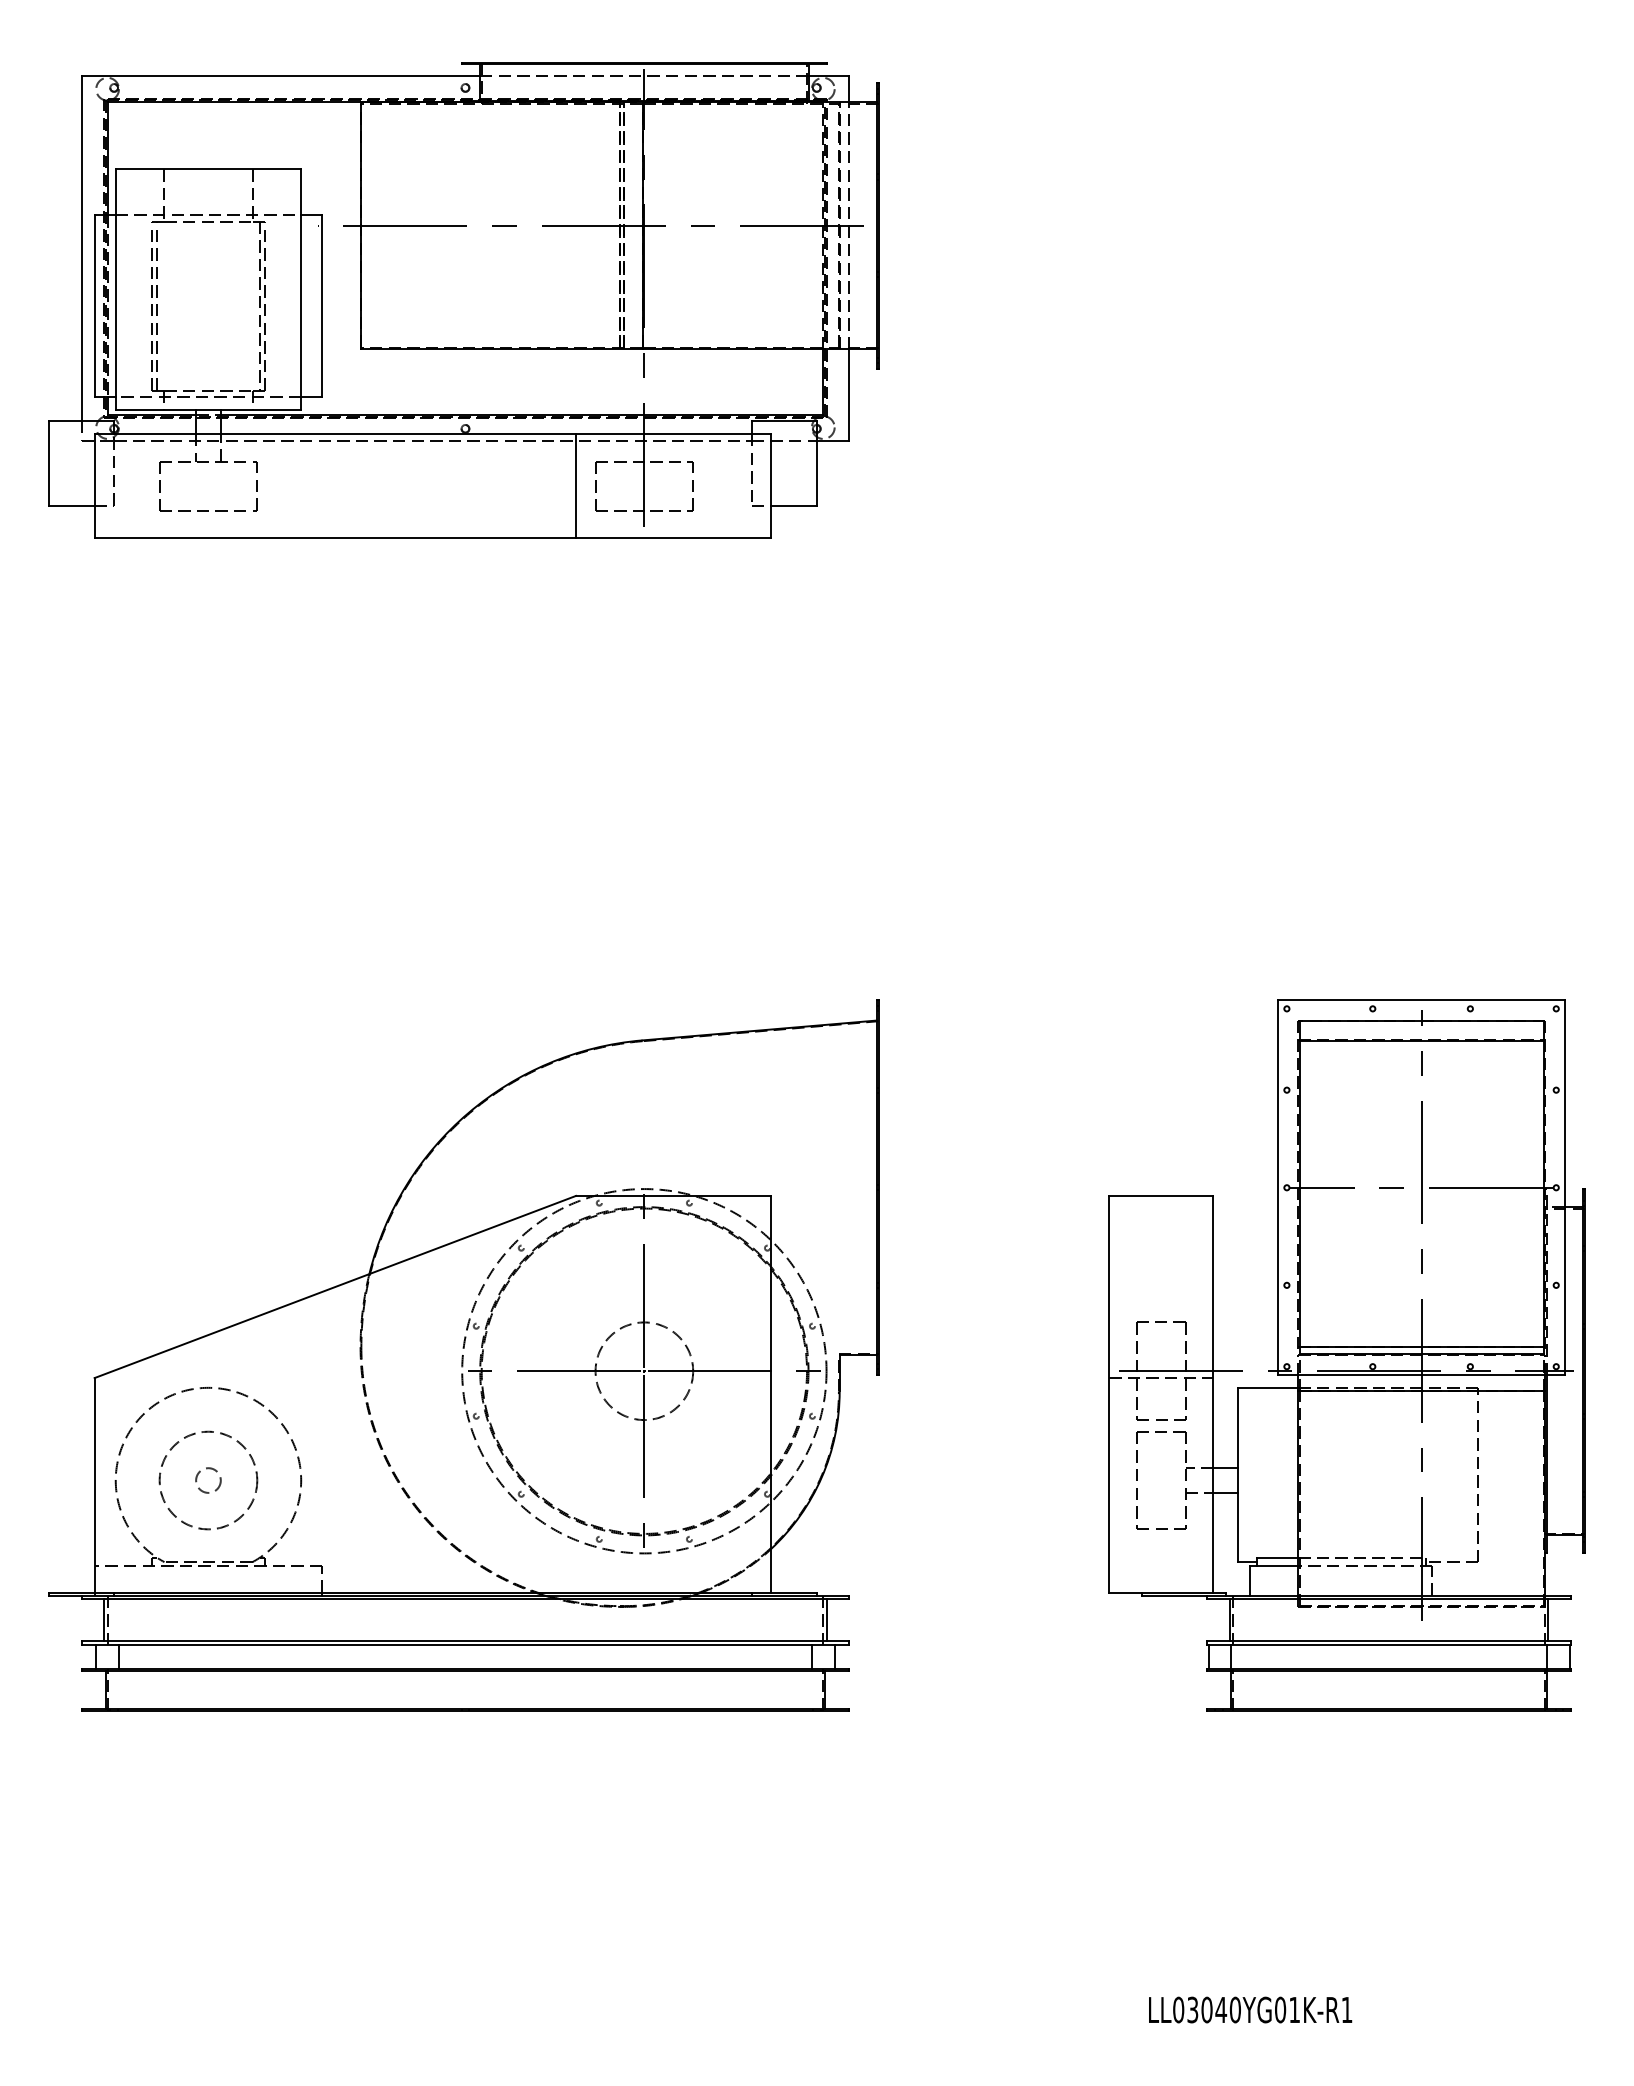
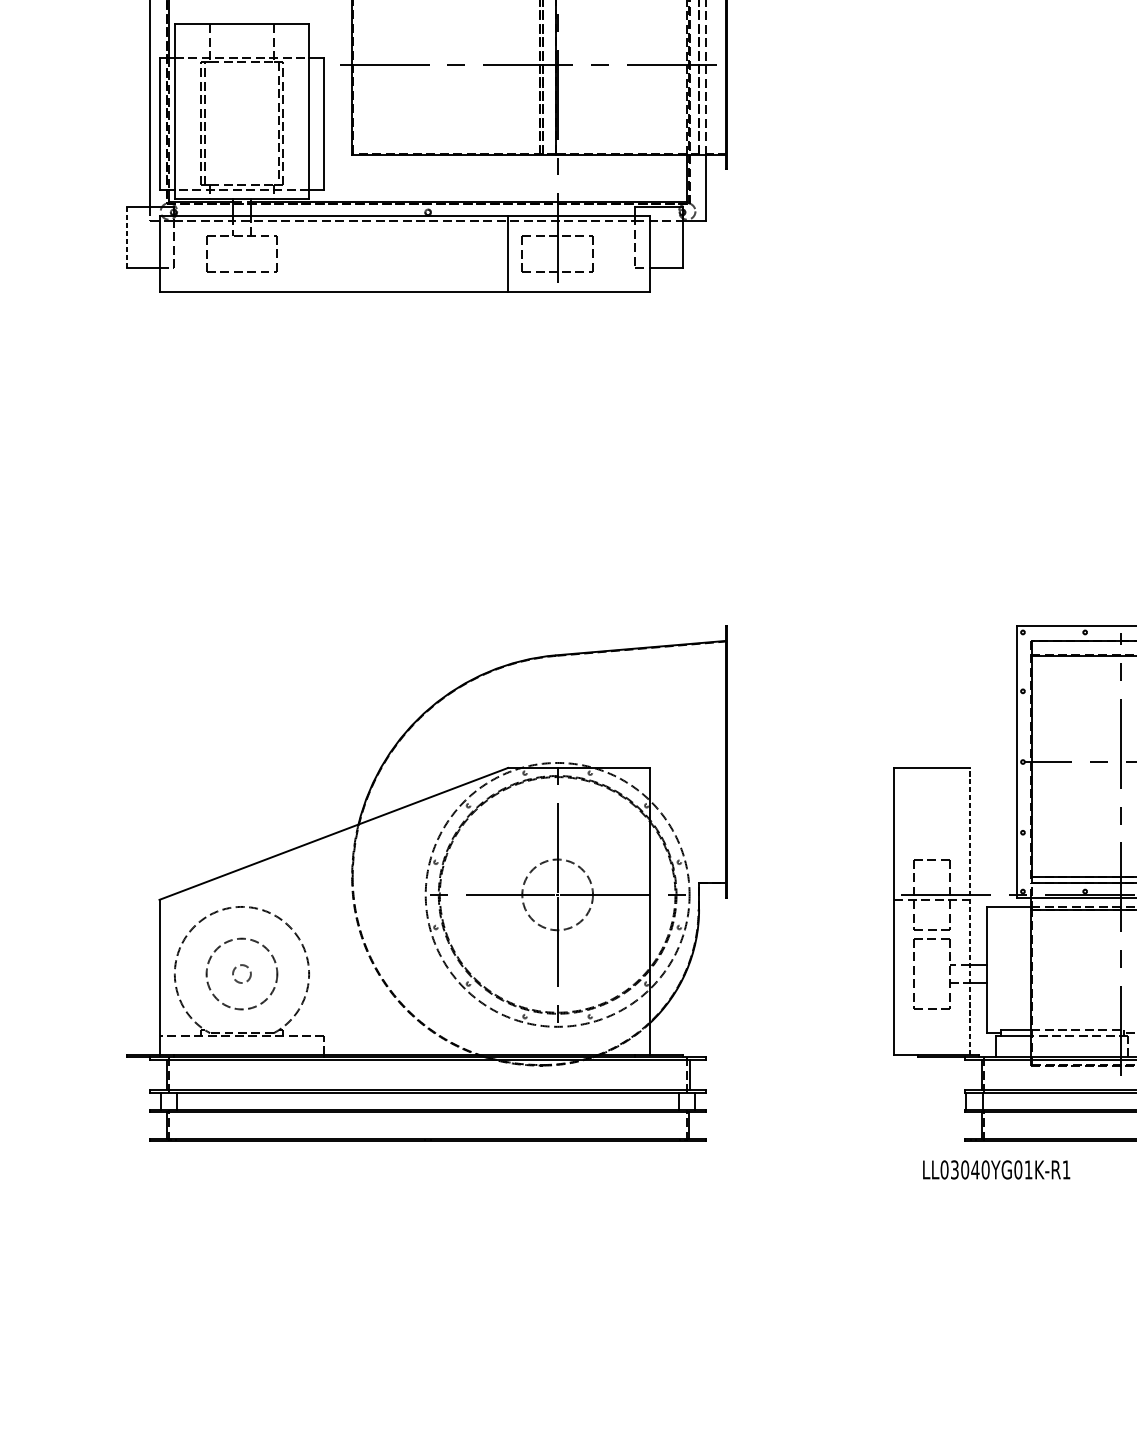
line: (49, 463) -> (126, 237), solid -> dashed
line: (1213, 1393) -> (969, 911), solid -> dashed
text: (1250, 2009) -> (996, 1169), moved

